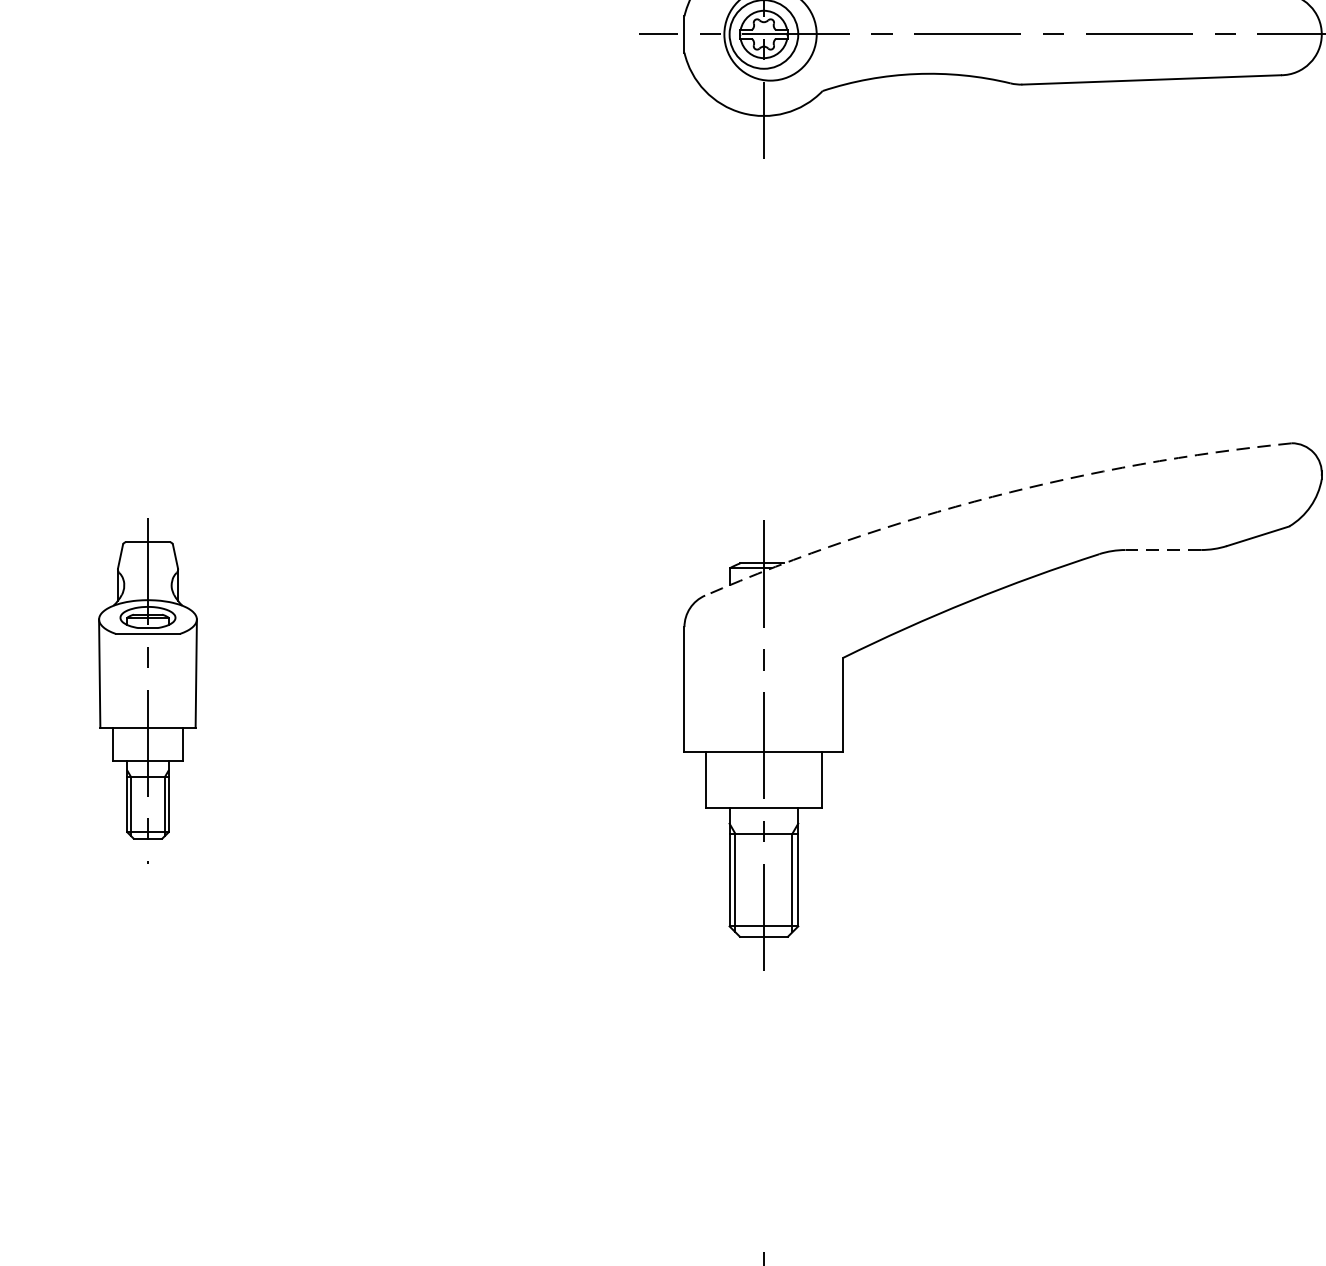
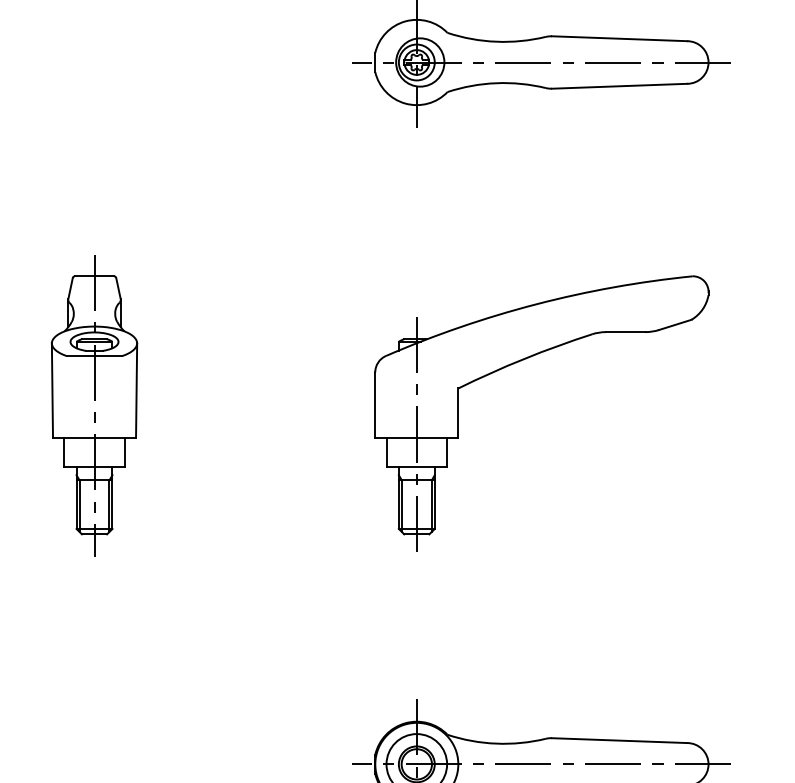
arc: (992, 497) -> (536, 304), dashed -> solid
line: (1162, 550) -> (625, 332), dashed -> solid
part: (147, 690) -> (94, 405), size x1.67

